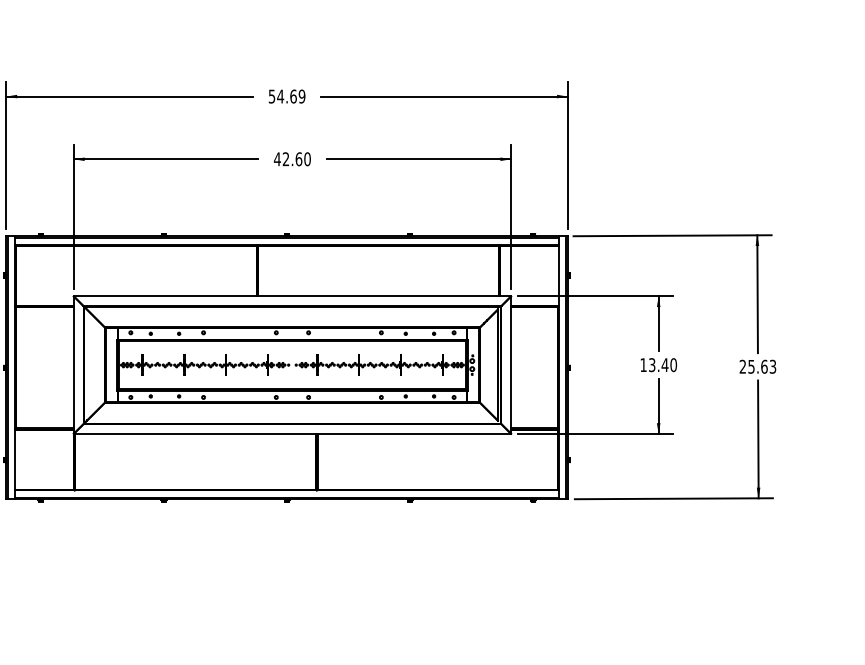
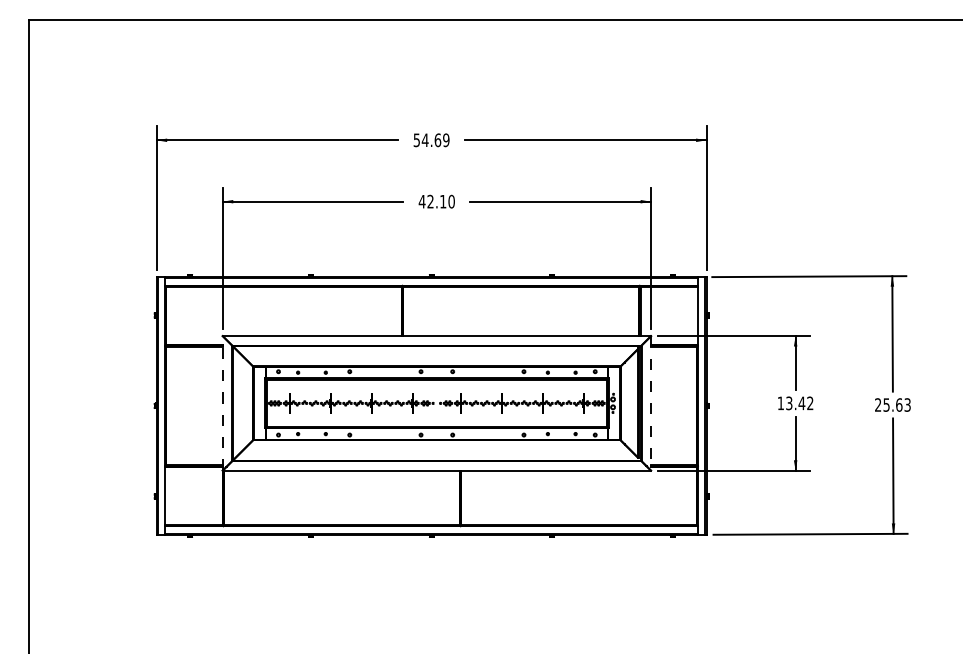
text: (299, 159) -> (443, 201), 42.60 -> 42.10
line: (73, 364) -> (222, 402), solid -> dashed
line: (511, 365) -> (651, 403), solid -> dashed
text: (673, 365) -> (810, 403), 13.40 -> 13.42

